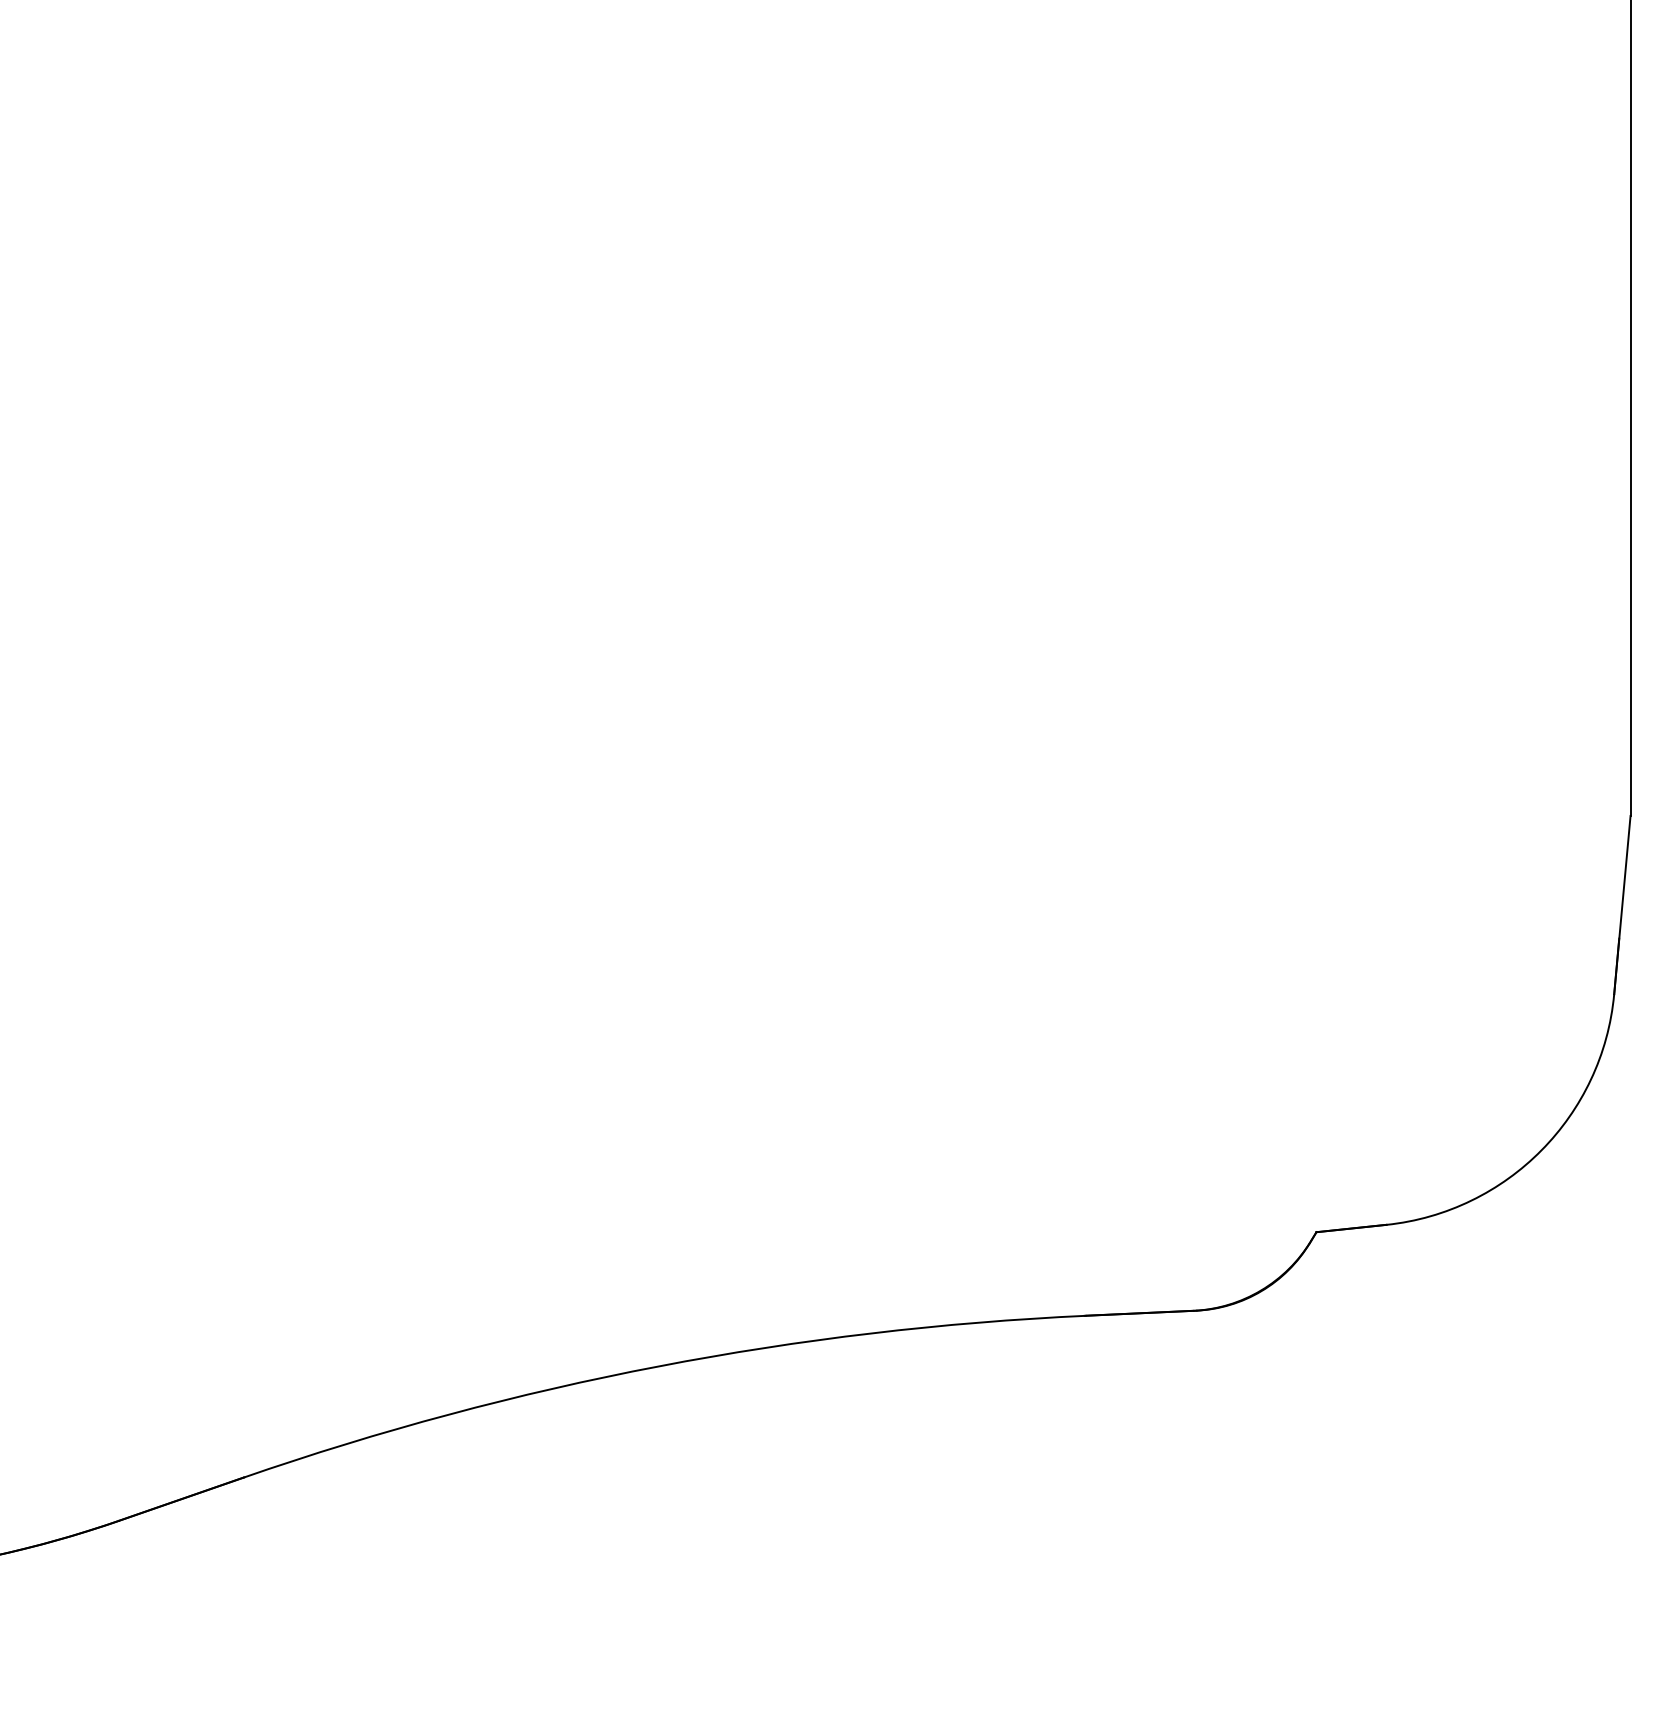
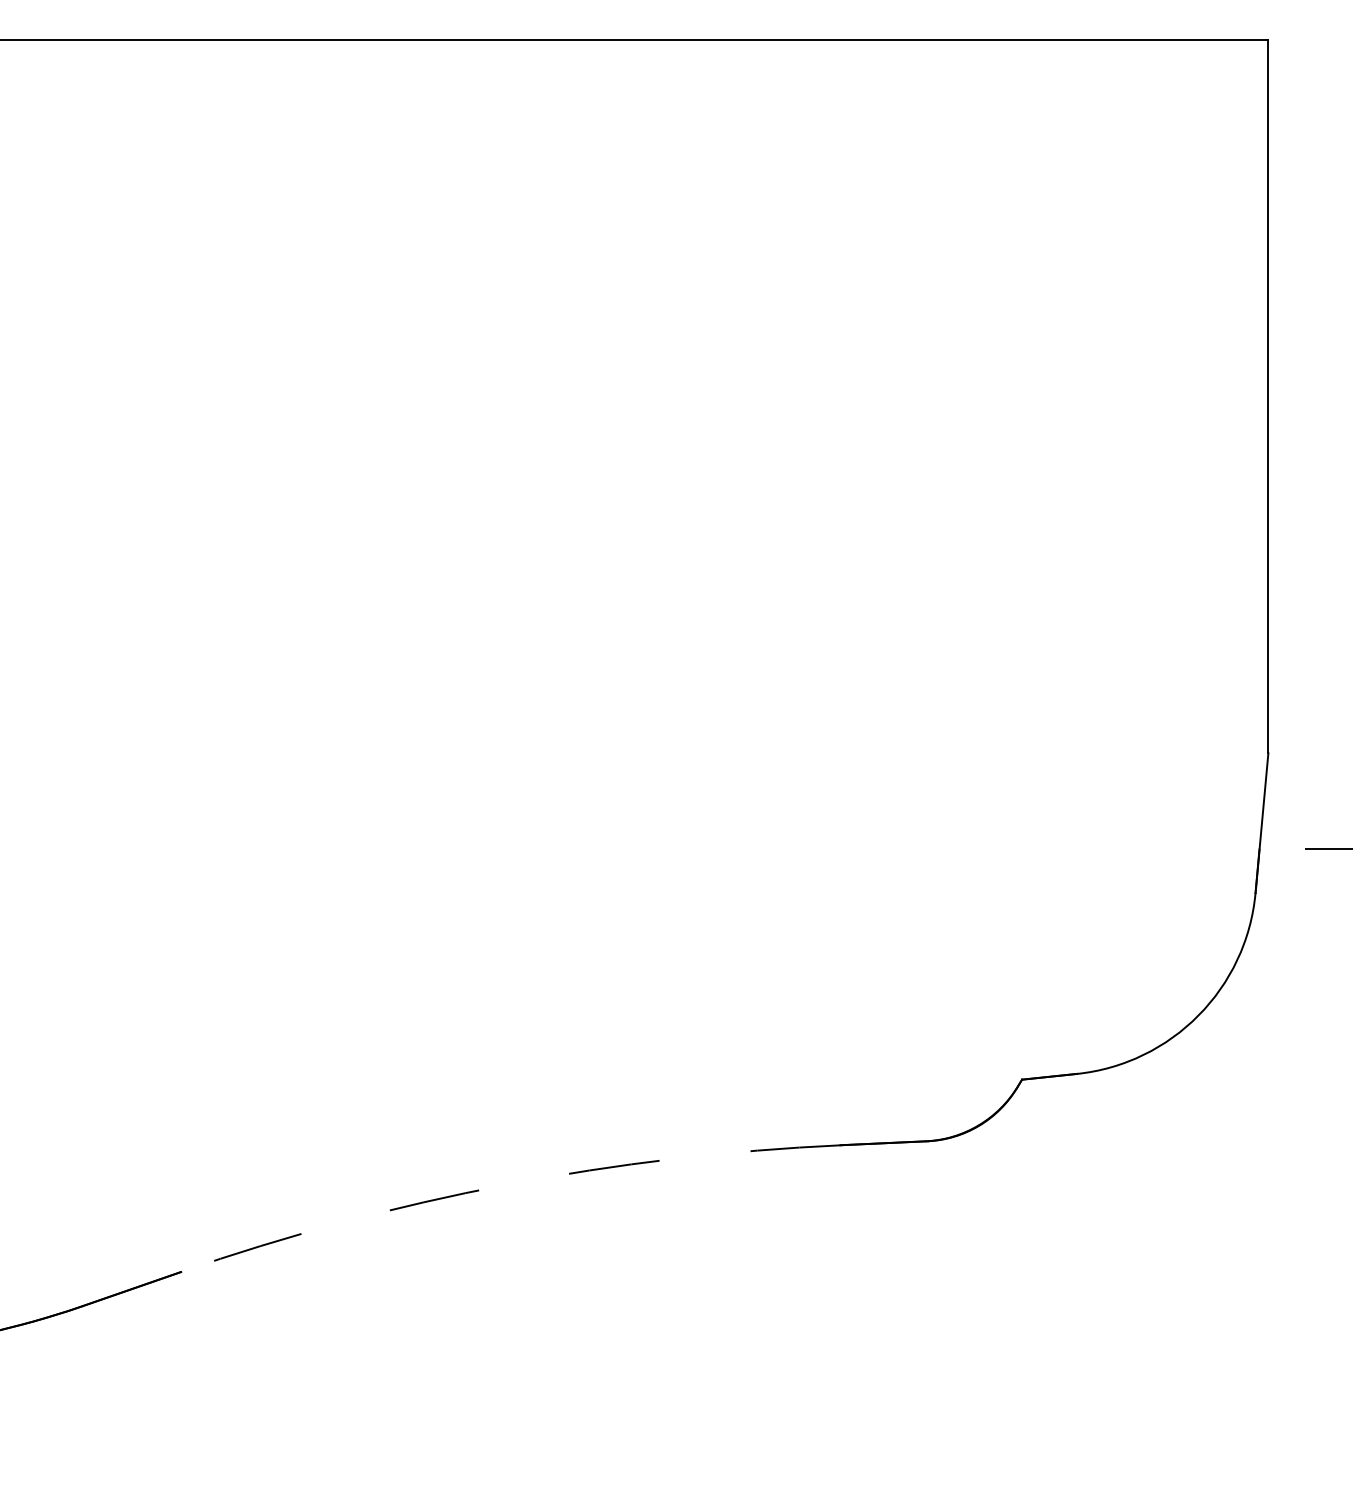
arc: (659, 1365) -> (506, 1184), solid -> dashed

